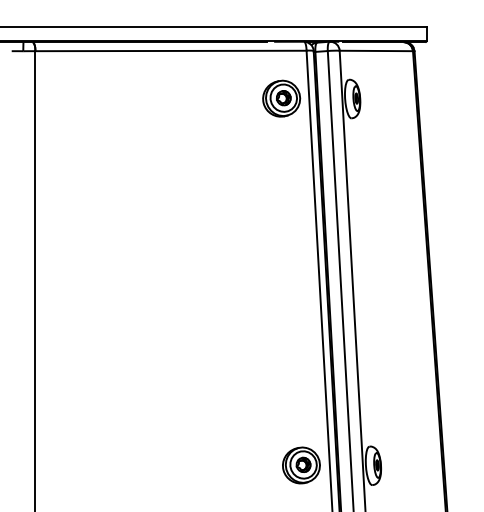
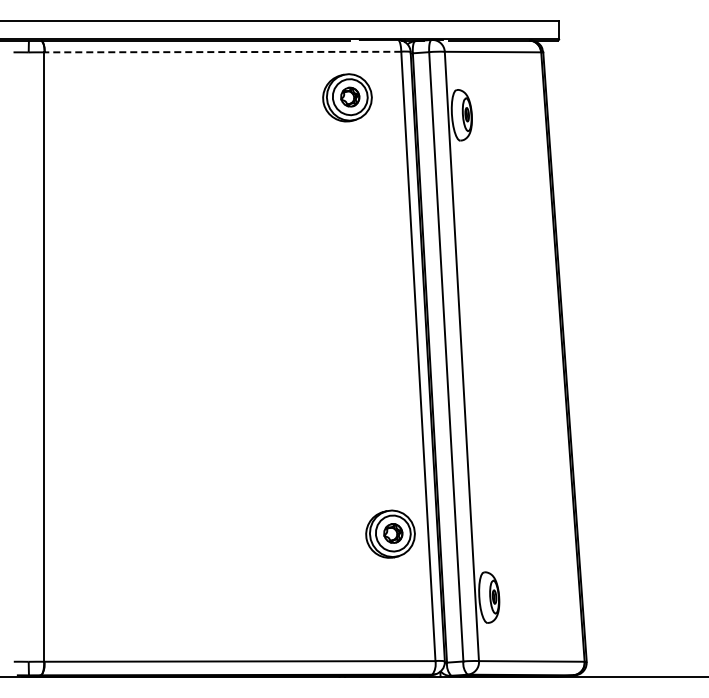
line: (170, 51) -> (222, 52), solid -> dashed
part: (281, 98) -> (347, 97), moved
part: (301, 464) -> (390, 533), moved

